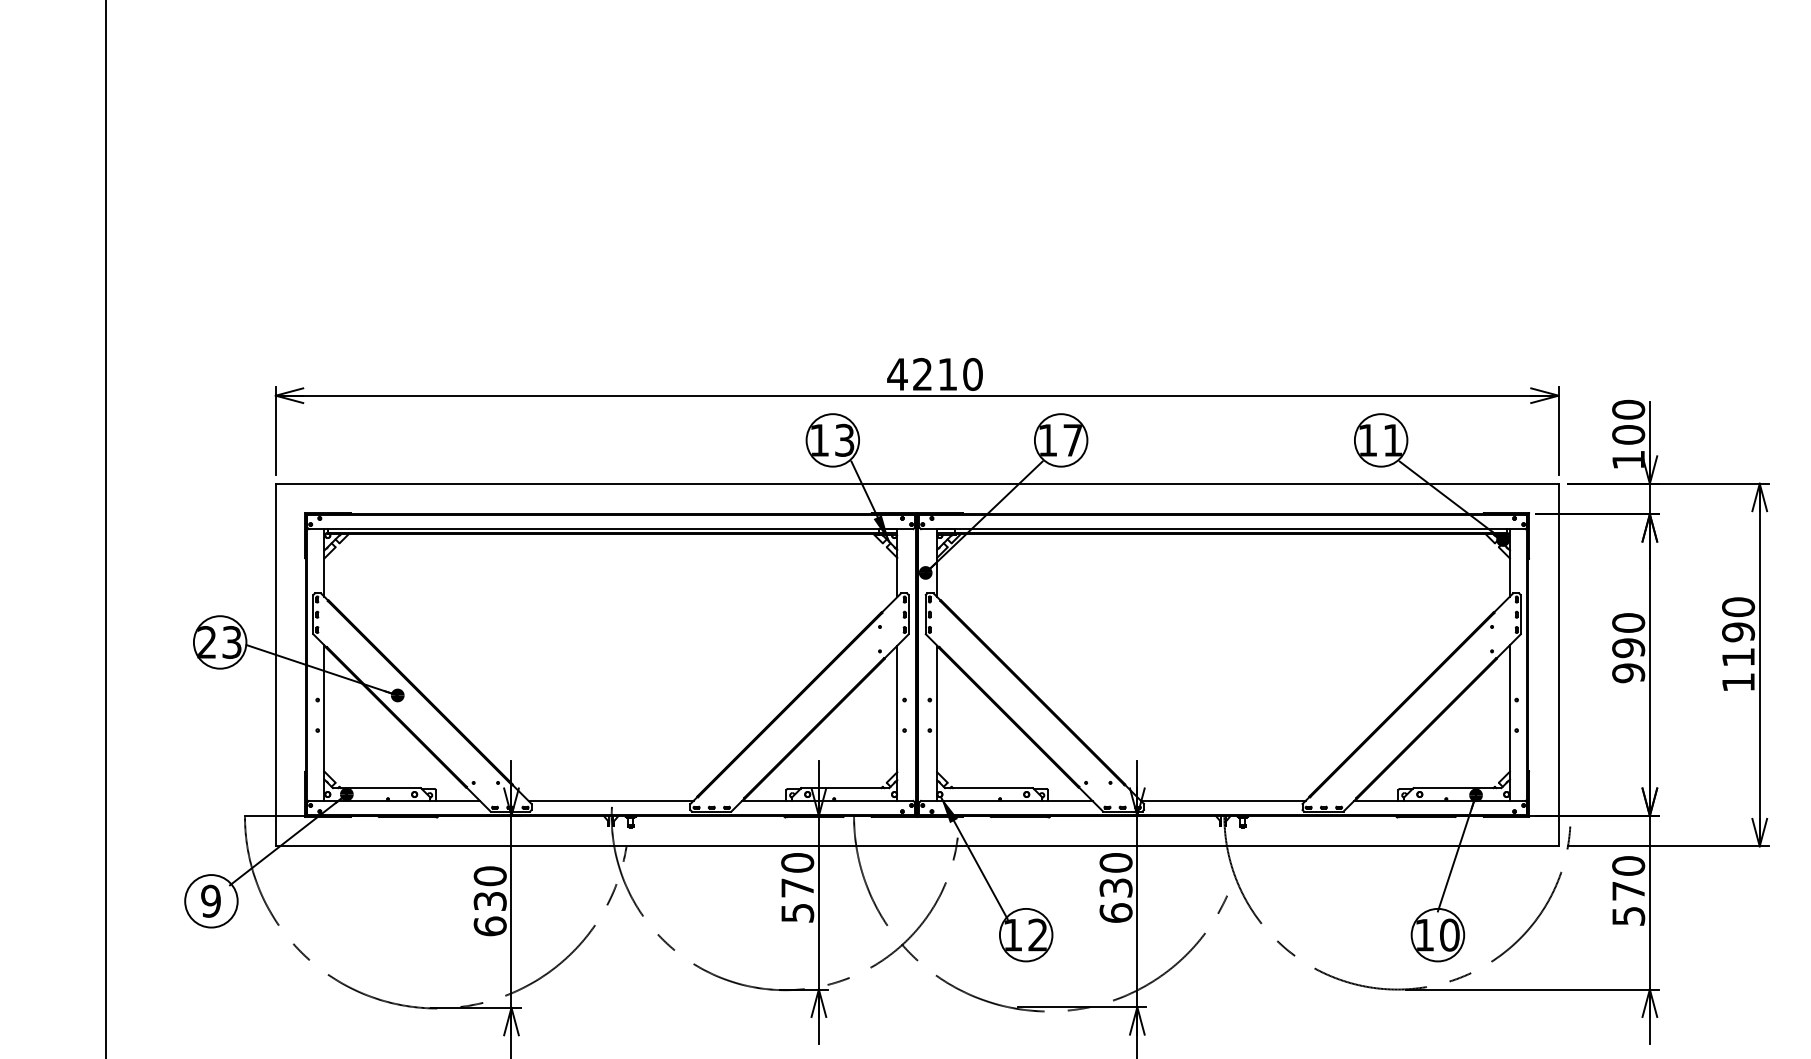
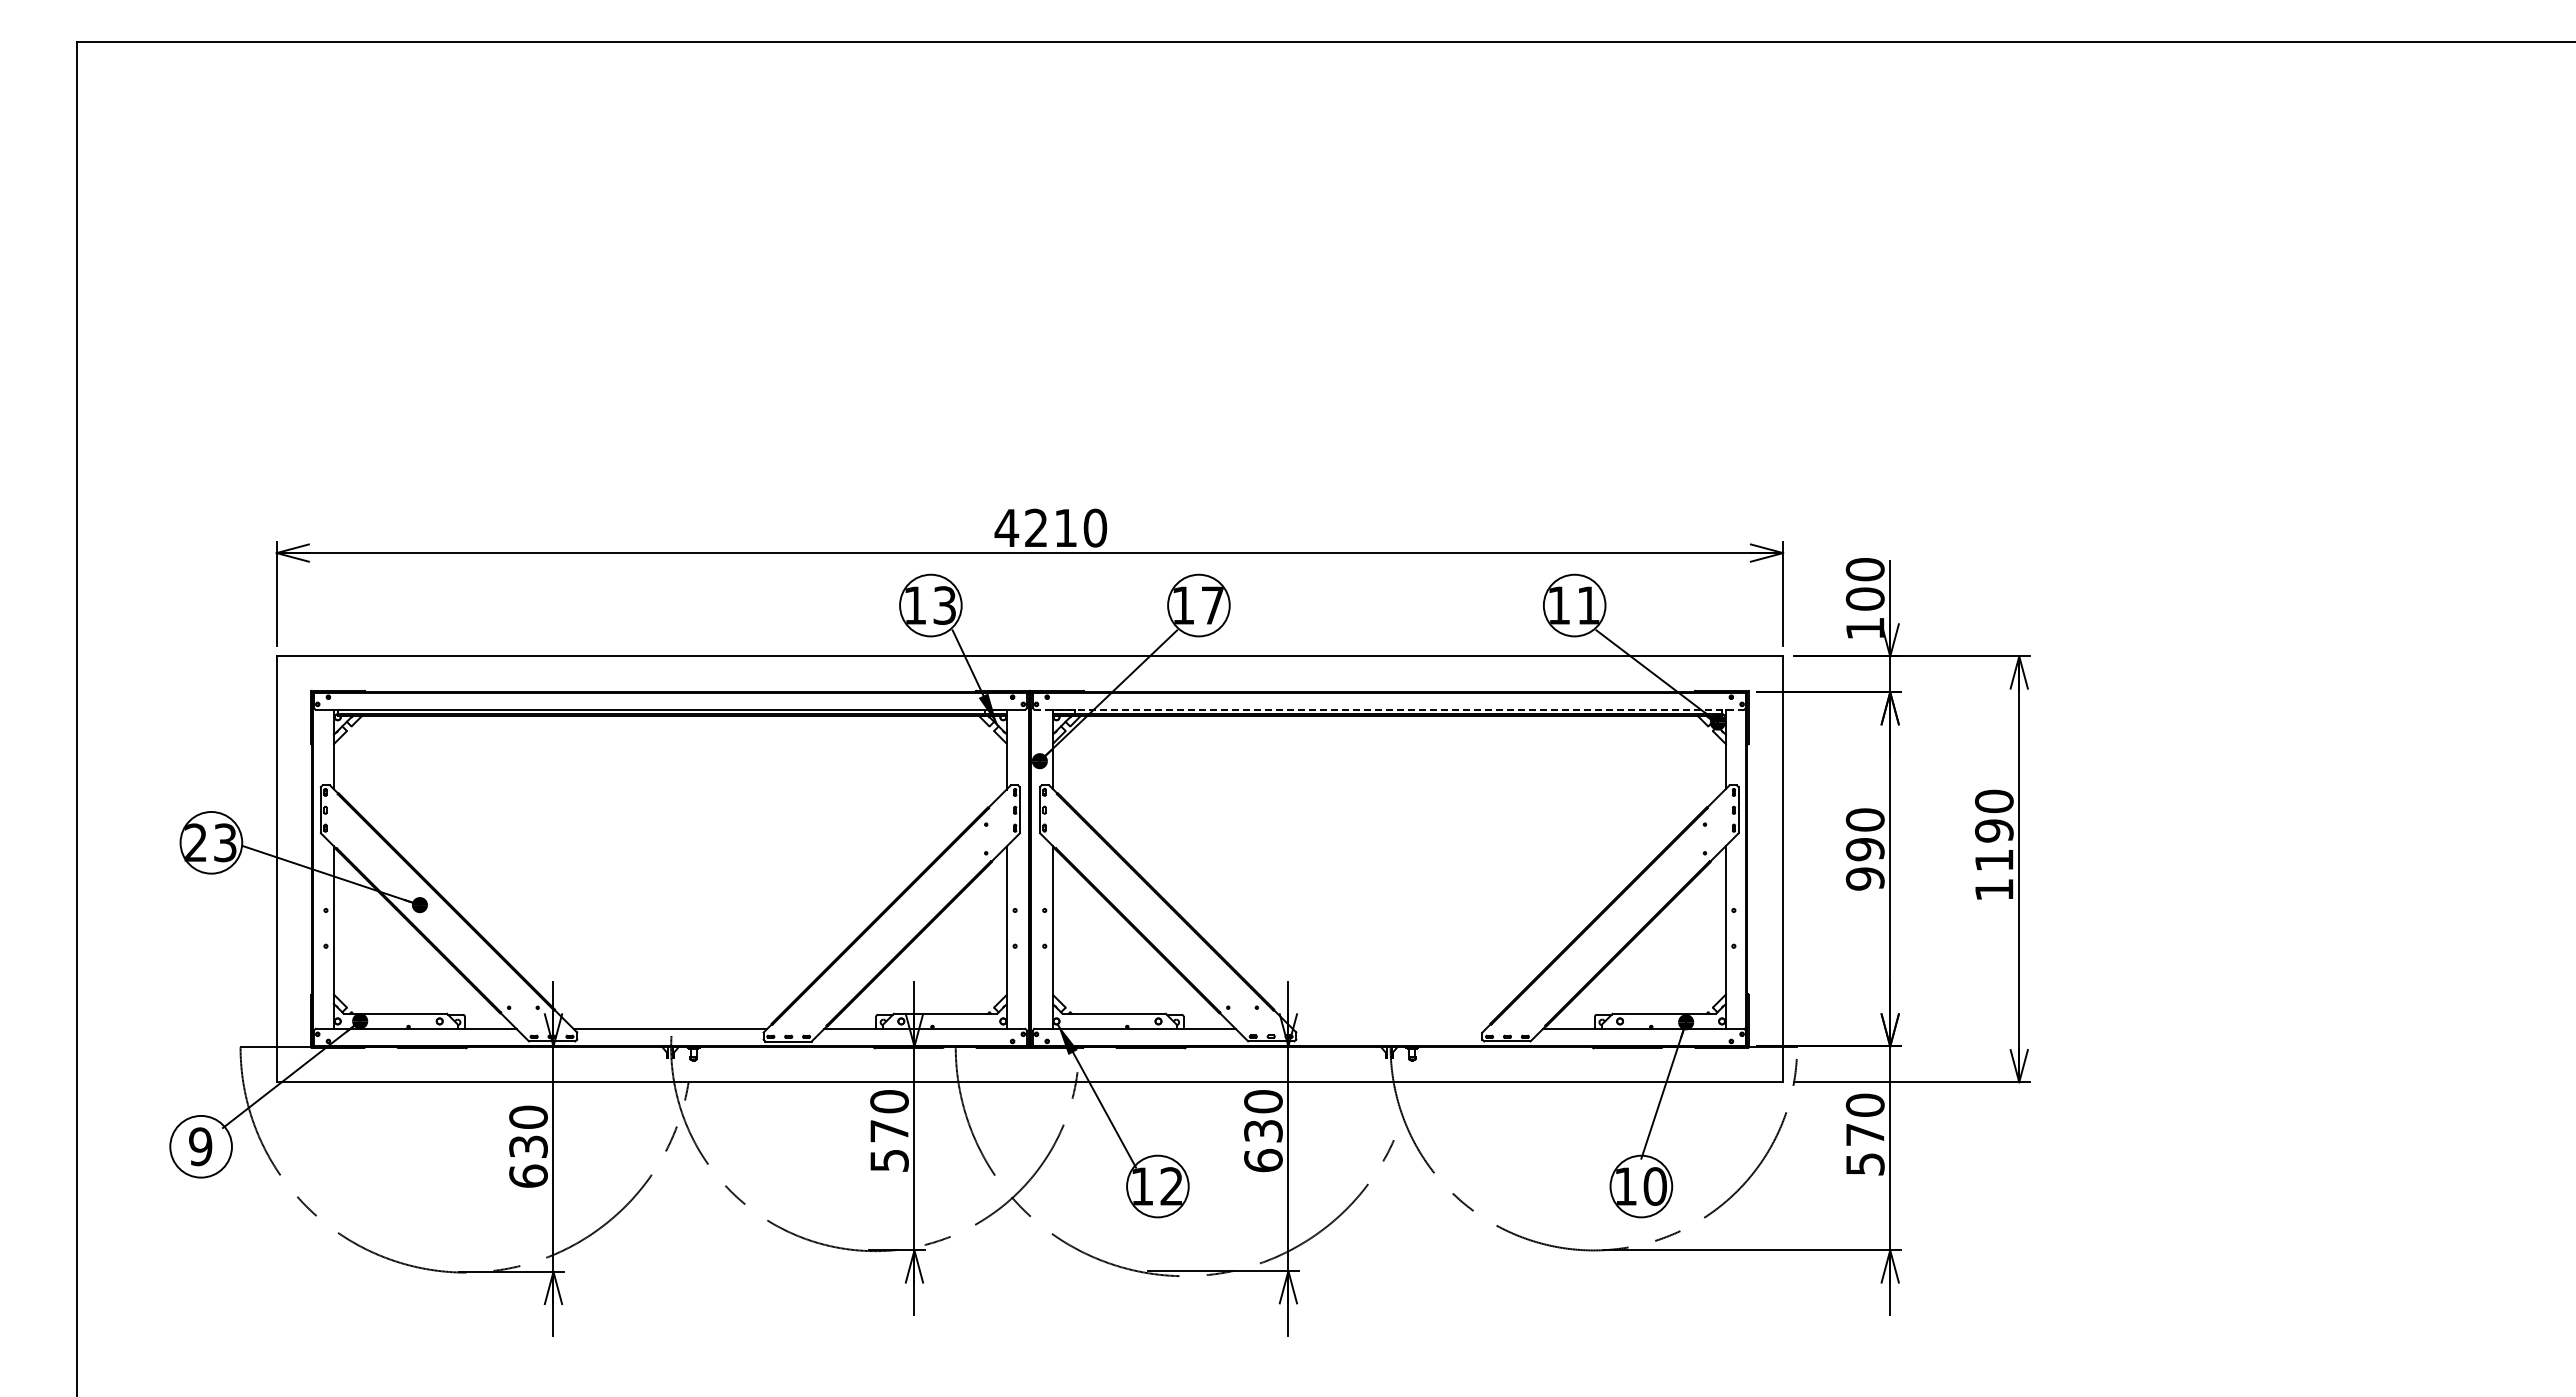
line: (1223, 528) -> (1389, 709), solid -> dashed
line: (1223, 800) -> (1389, 1028), removed

